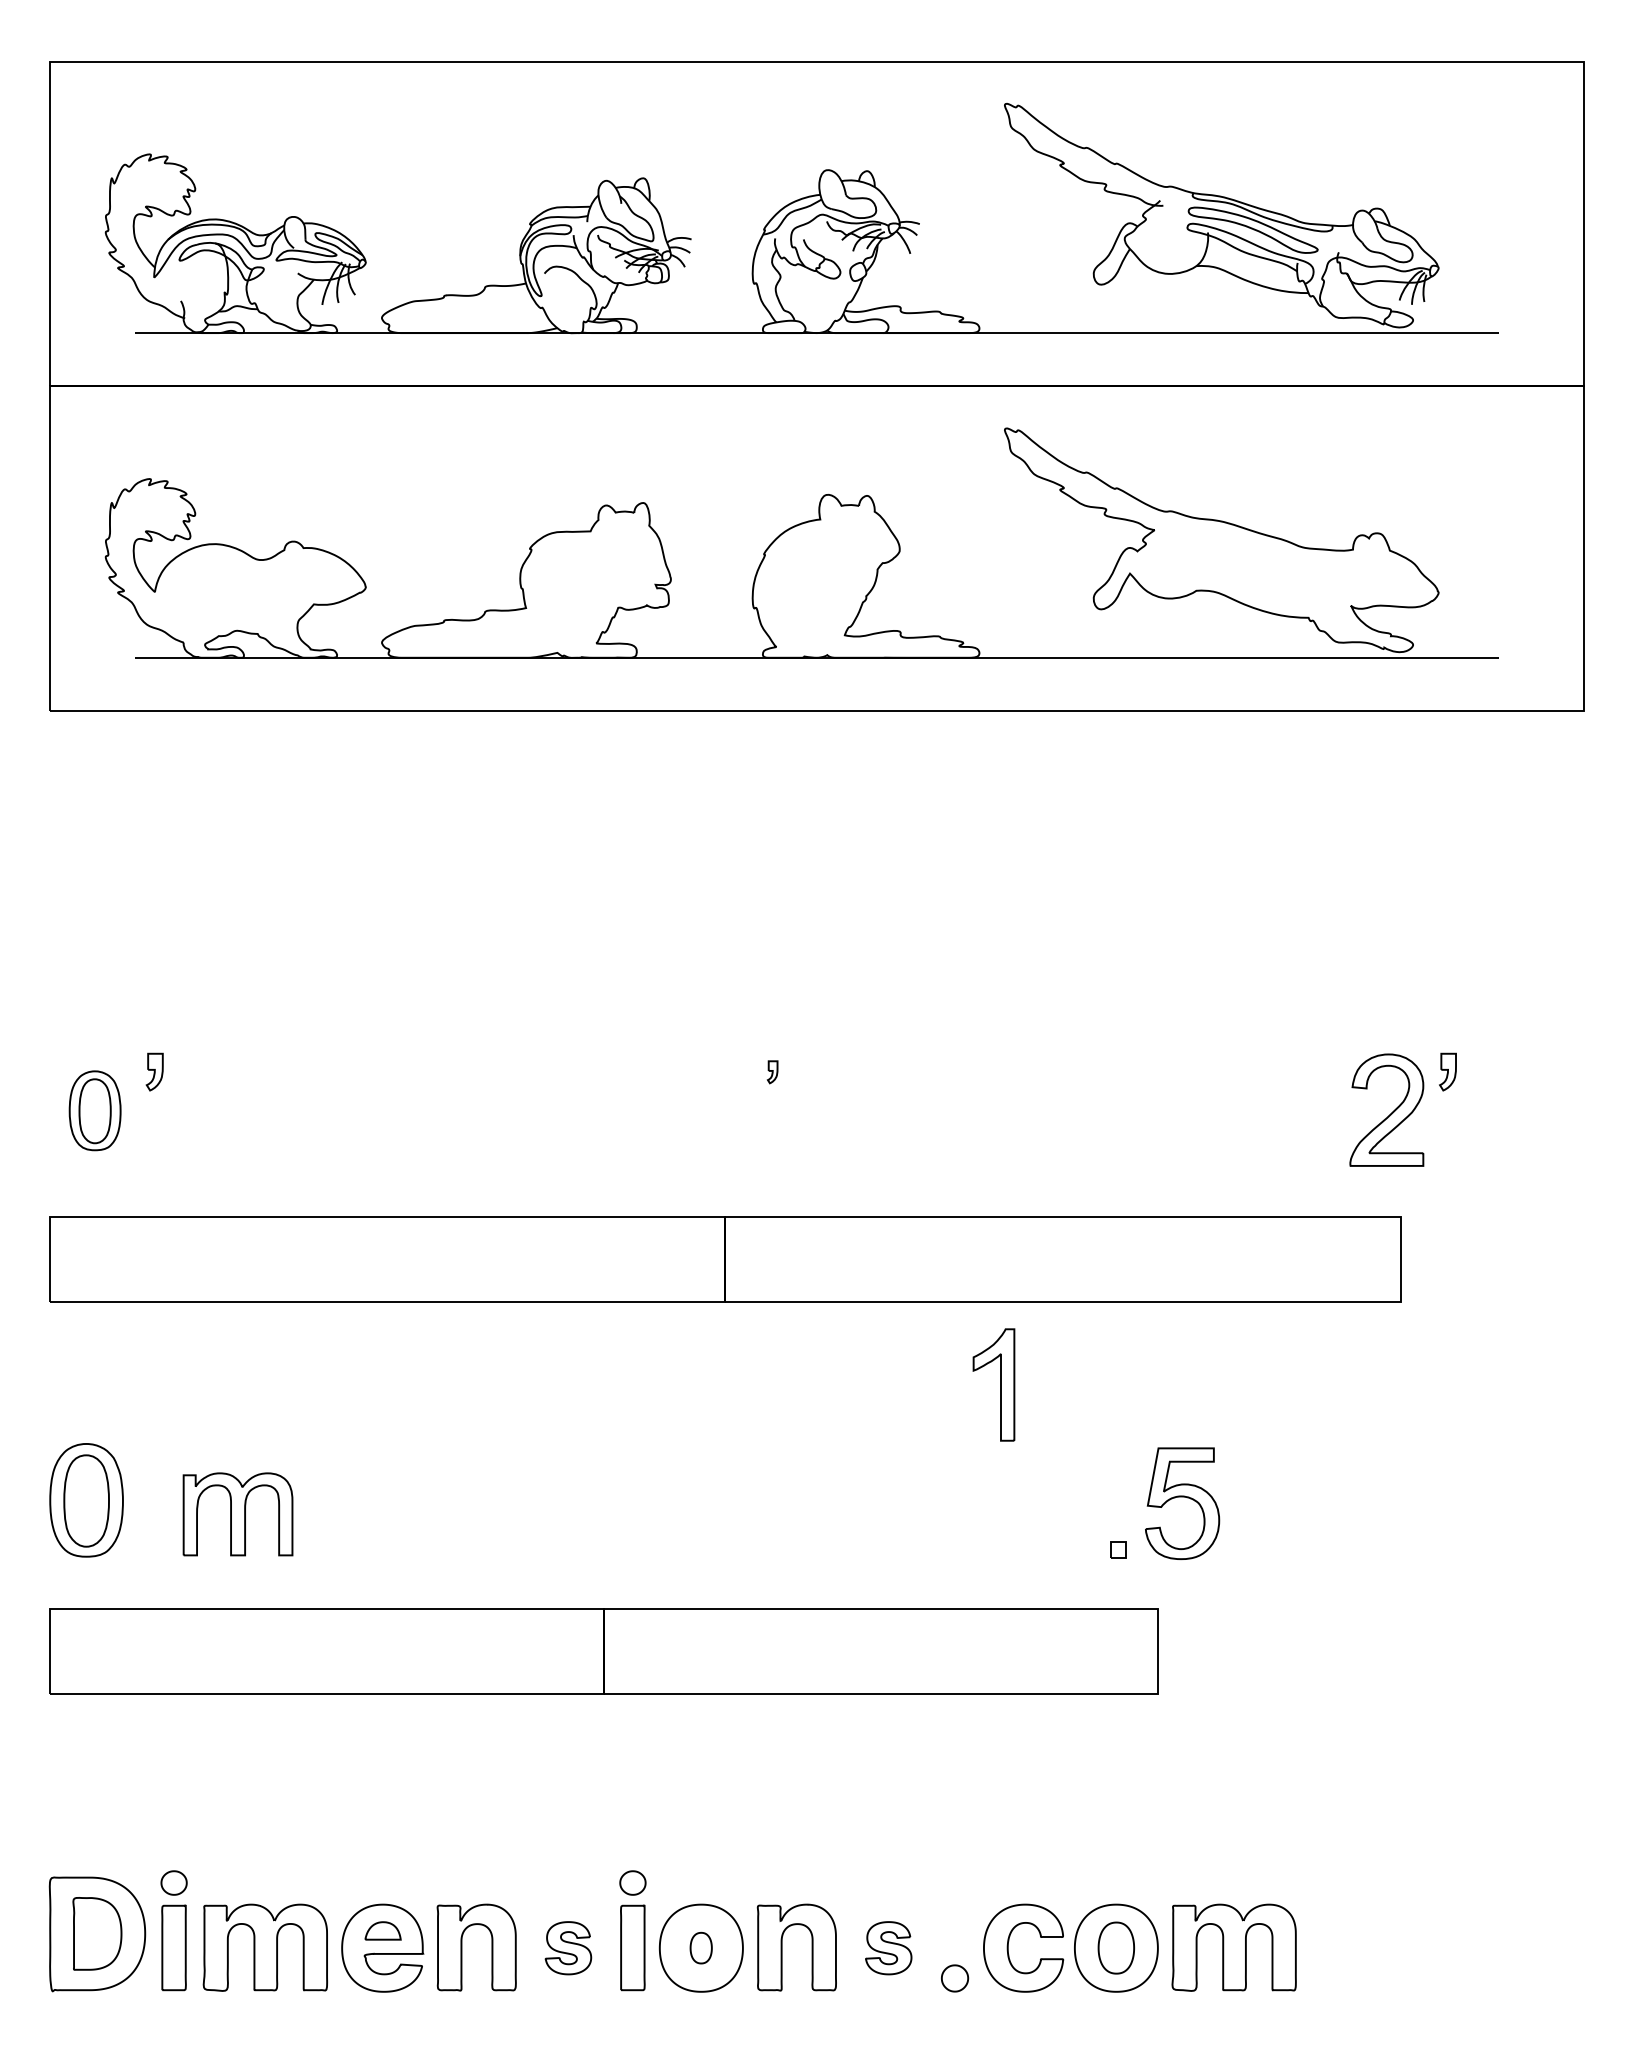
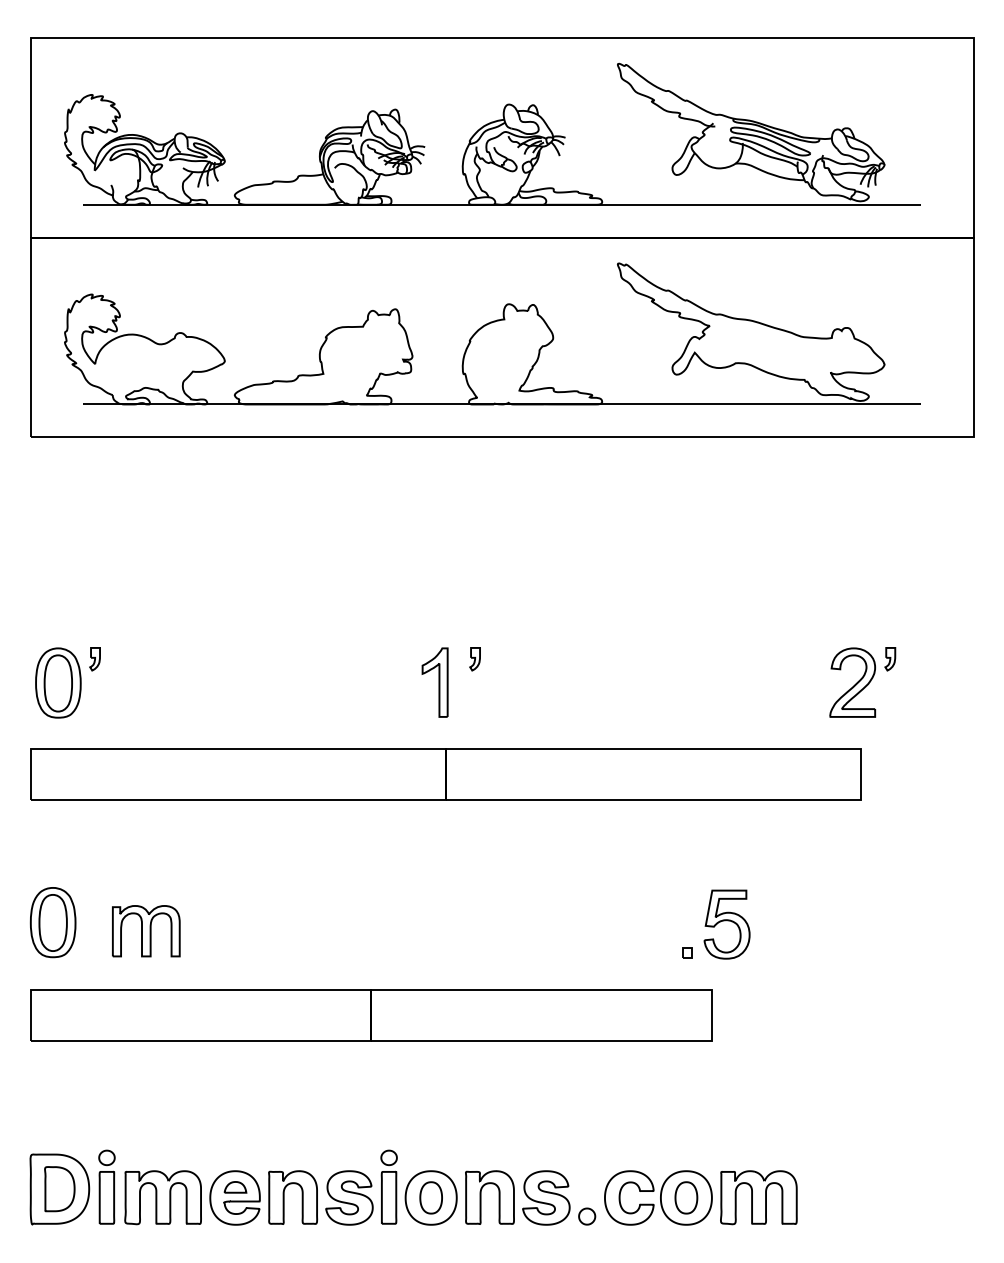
part: (771, 1072) -> (474, 659), size x1.67
part: (95, 1109) -> (58, 682), size x1.43
part: (992, 1384) -> (434, 682), moved
part: (568, 1947) -> (349, 1197), size x1.67
part: (700, 1947) -> (430, 1197), size x1.67
part: (888, 1947) -> (546, 1197), size x1.67

